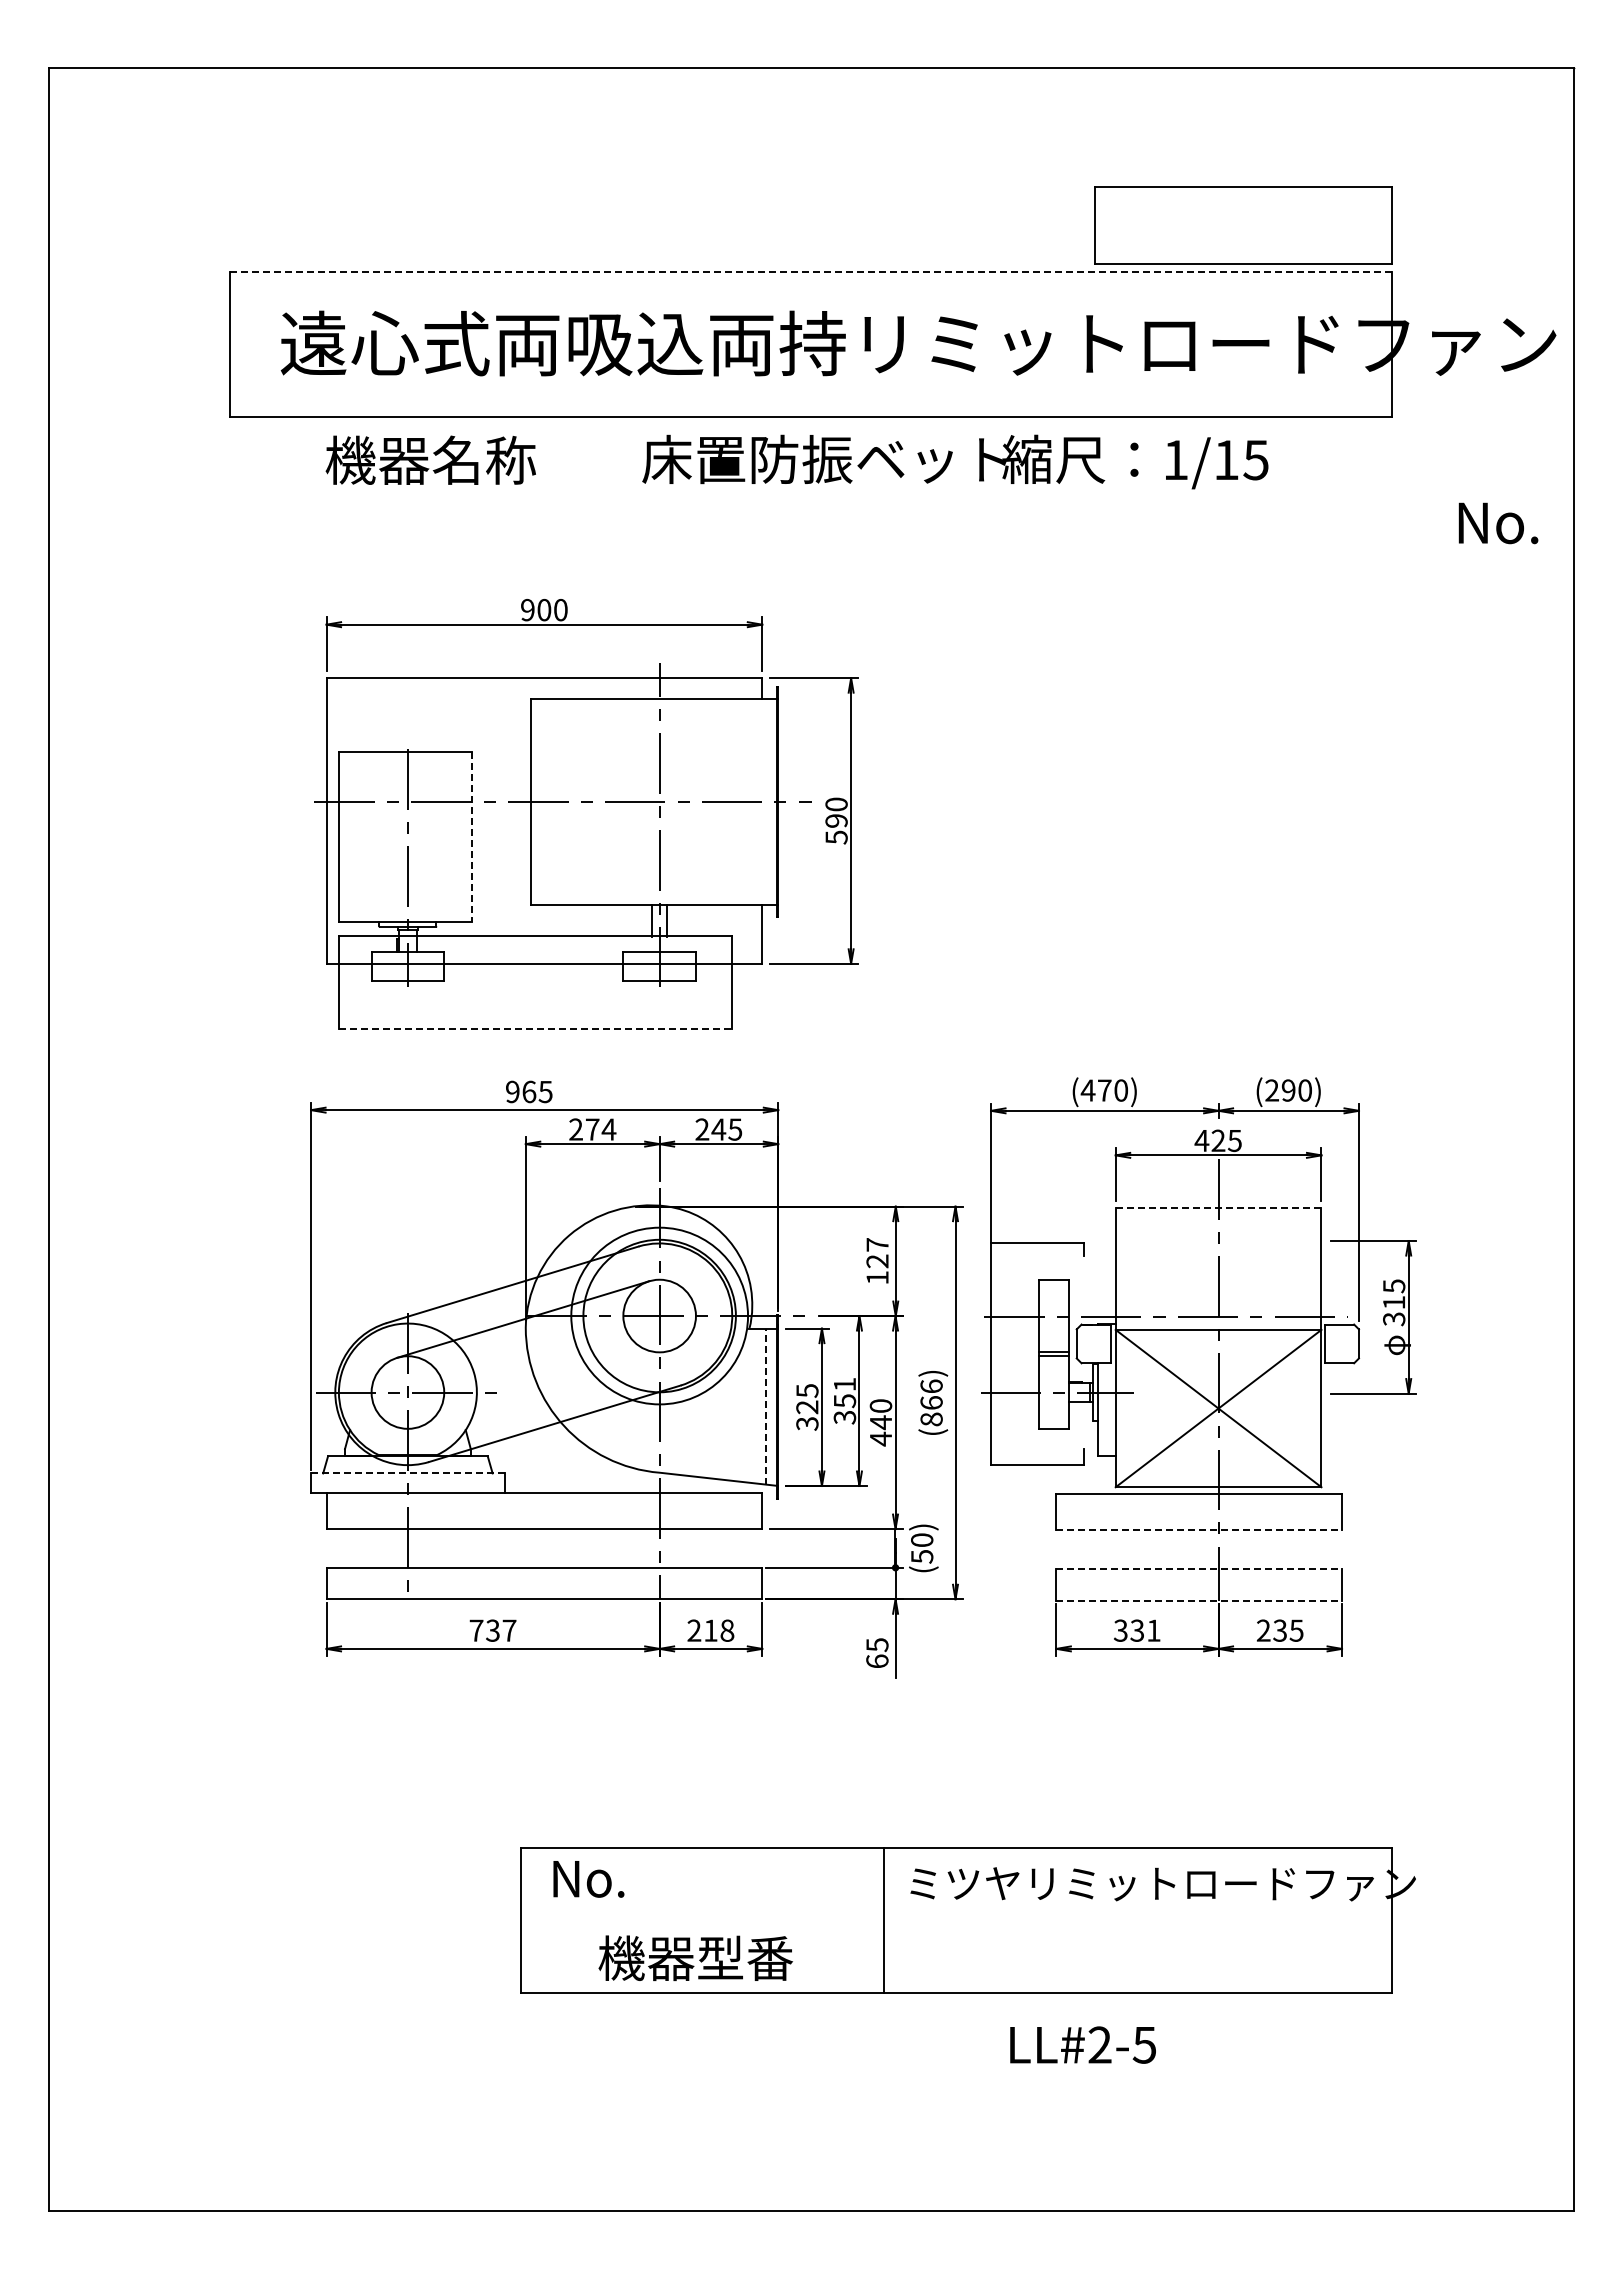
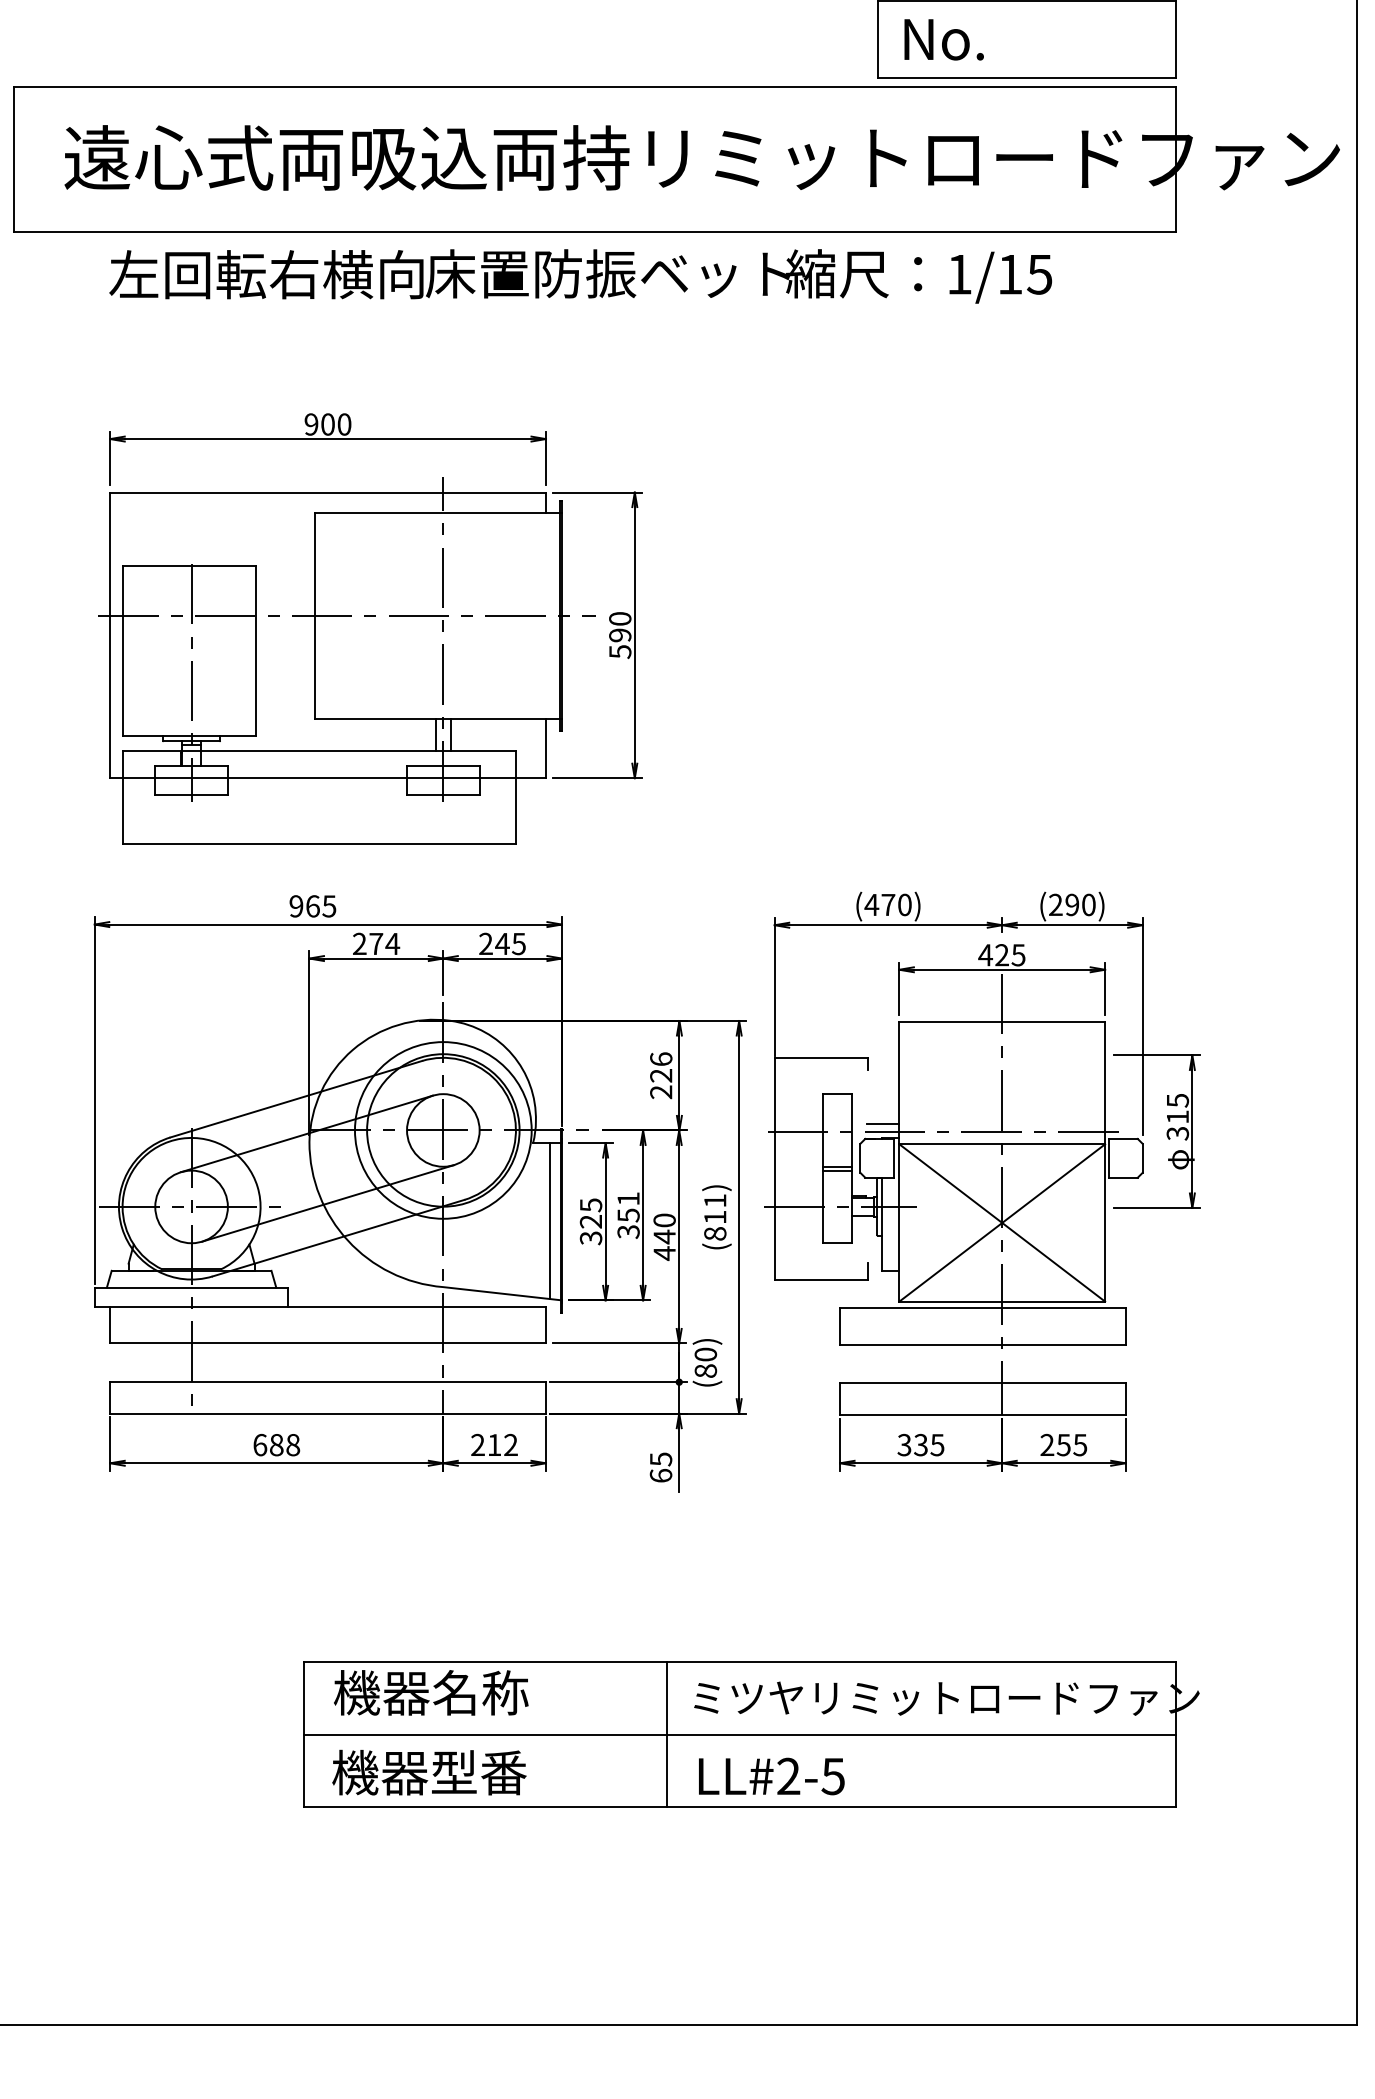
line: (811, 272) -> (595, 86), dashed -> solid
text: (482, 459) -> (266, 273), 機器名称 -> 左回転右横向
text: (1498, 523) -> (944, 39), moved
line: (471, 837) -> (255, 651), dashed -> solid
line: (535, 1029) -> (319, 843), dashed -> solid
line: (1218, 1207) -> (1002, 1021), dashed -> solid
text: (877, 1260) -> (661, 1074), 127 -> 226
line: (1099, 1310) -> (883, 1124), added
line: (544, 1388) -> (328, 1202), added
text: (931, 1394) -> (715, 1208), (866) -> (811)
line: (766, 1406) -> (550, 1220), dashed -> solid
line: (407, 1473) -> (191, 1287), dashed -> solid
line: (1199, 1530) -> (983, 1344), dashed -> solid
text: (922, 1556) -> (706, 1370), (50) -> (80)
line: (1199, 1569) -> (983, 1383), dashed -> solid
line: (1199, 1600) -> (983, 1414), dashed -> solid
text: (492, 1630) -> (276, 1444), 737 -> 688
text: (727, 1630) -> (511, 1444), 218 -> 212
text: (1153, 1630) -> (937, 1444), 331 -> 335
text: (1279, 1630) -> (1063, 1444), 235 -> 255
text: (647, 1878) -> (431, 1692), No. -> 機器名称
line: (955, 1920) -> (739, 1734), added
text: (695, 1957) -> (429, 1771), moved
text: (1082, 2044) -> (771, 1775), moved

